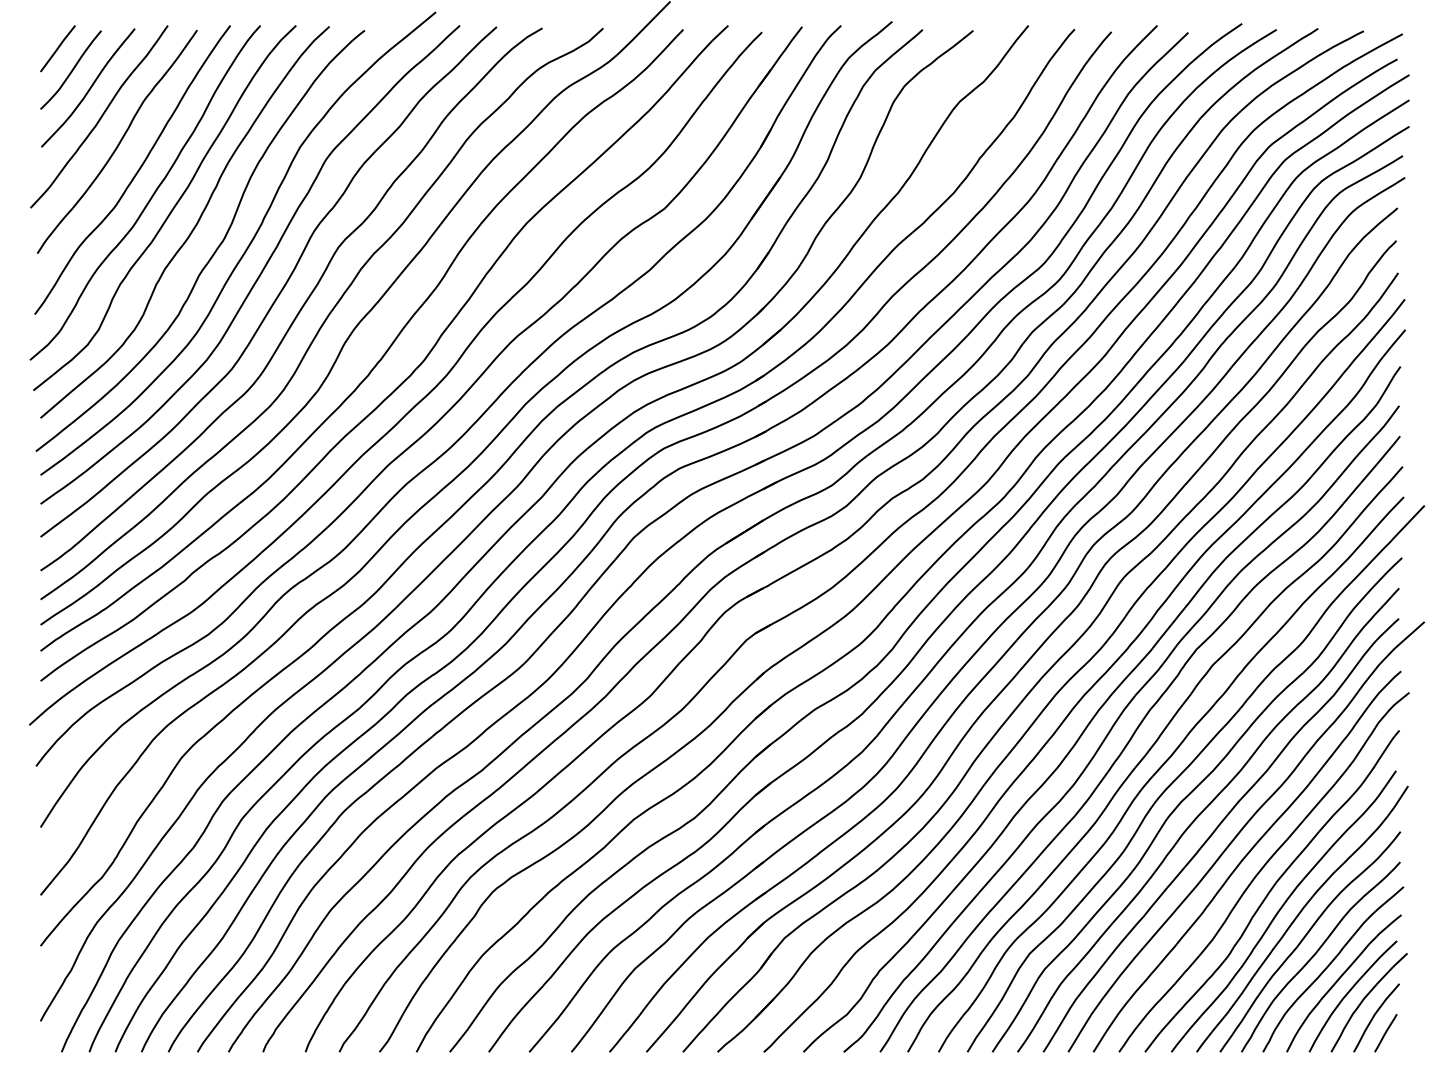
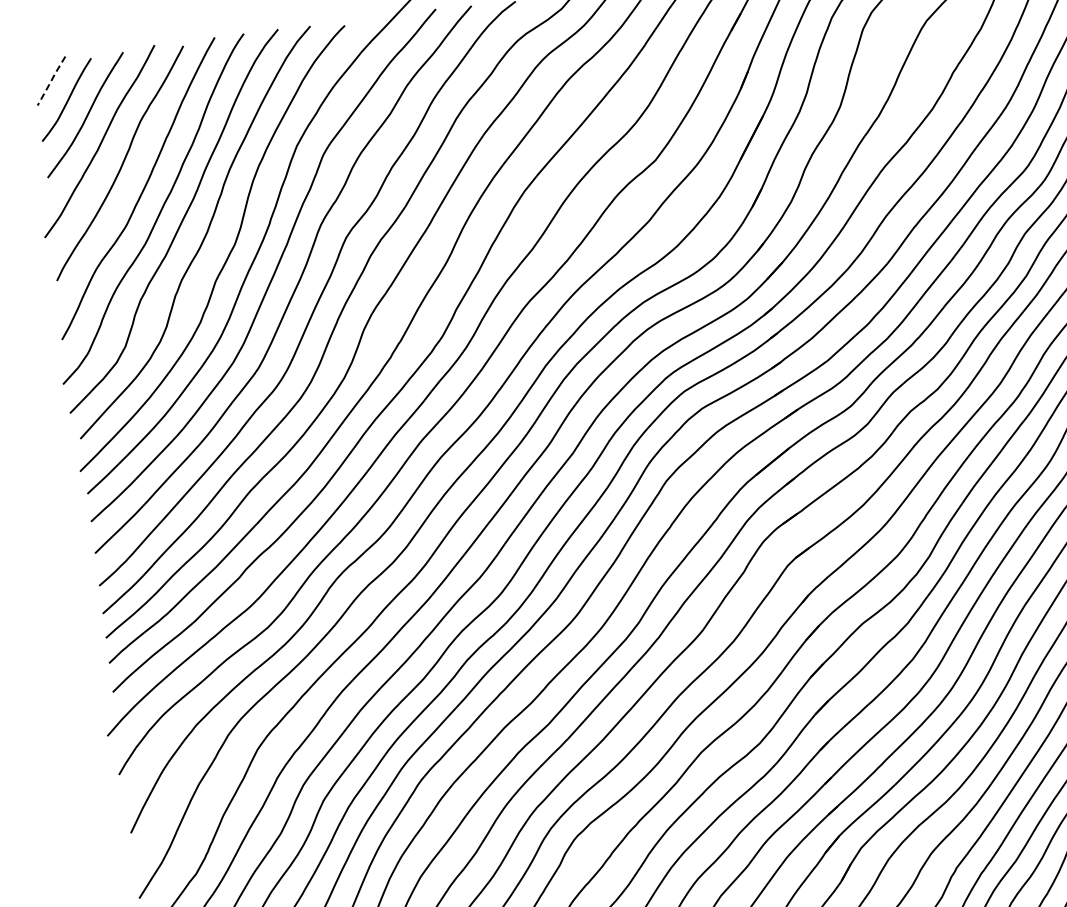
line: (57, 48) -> (51, 80), solid -> dashed

